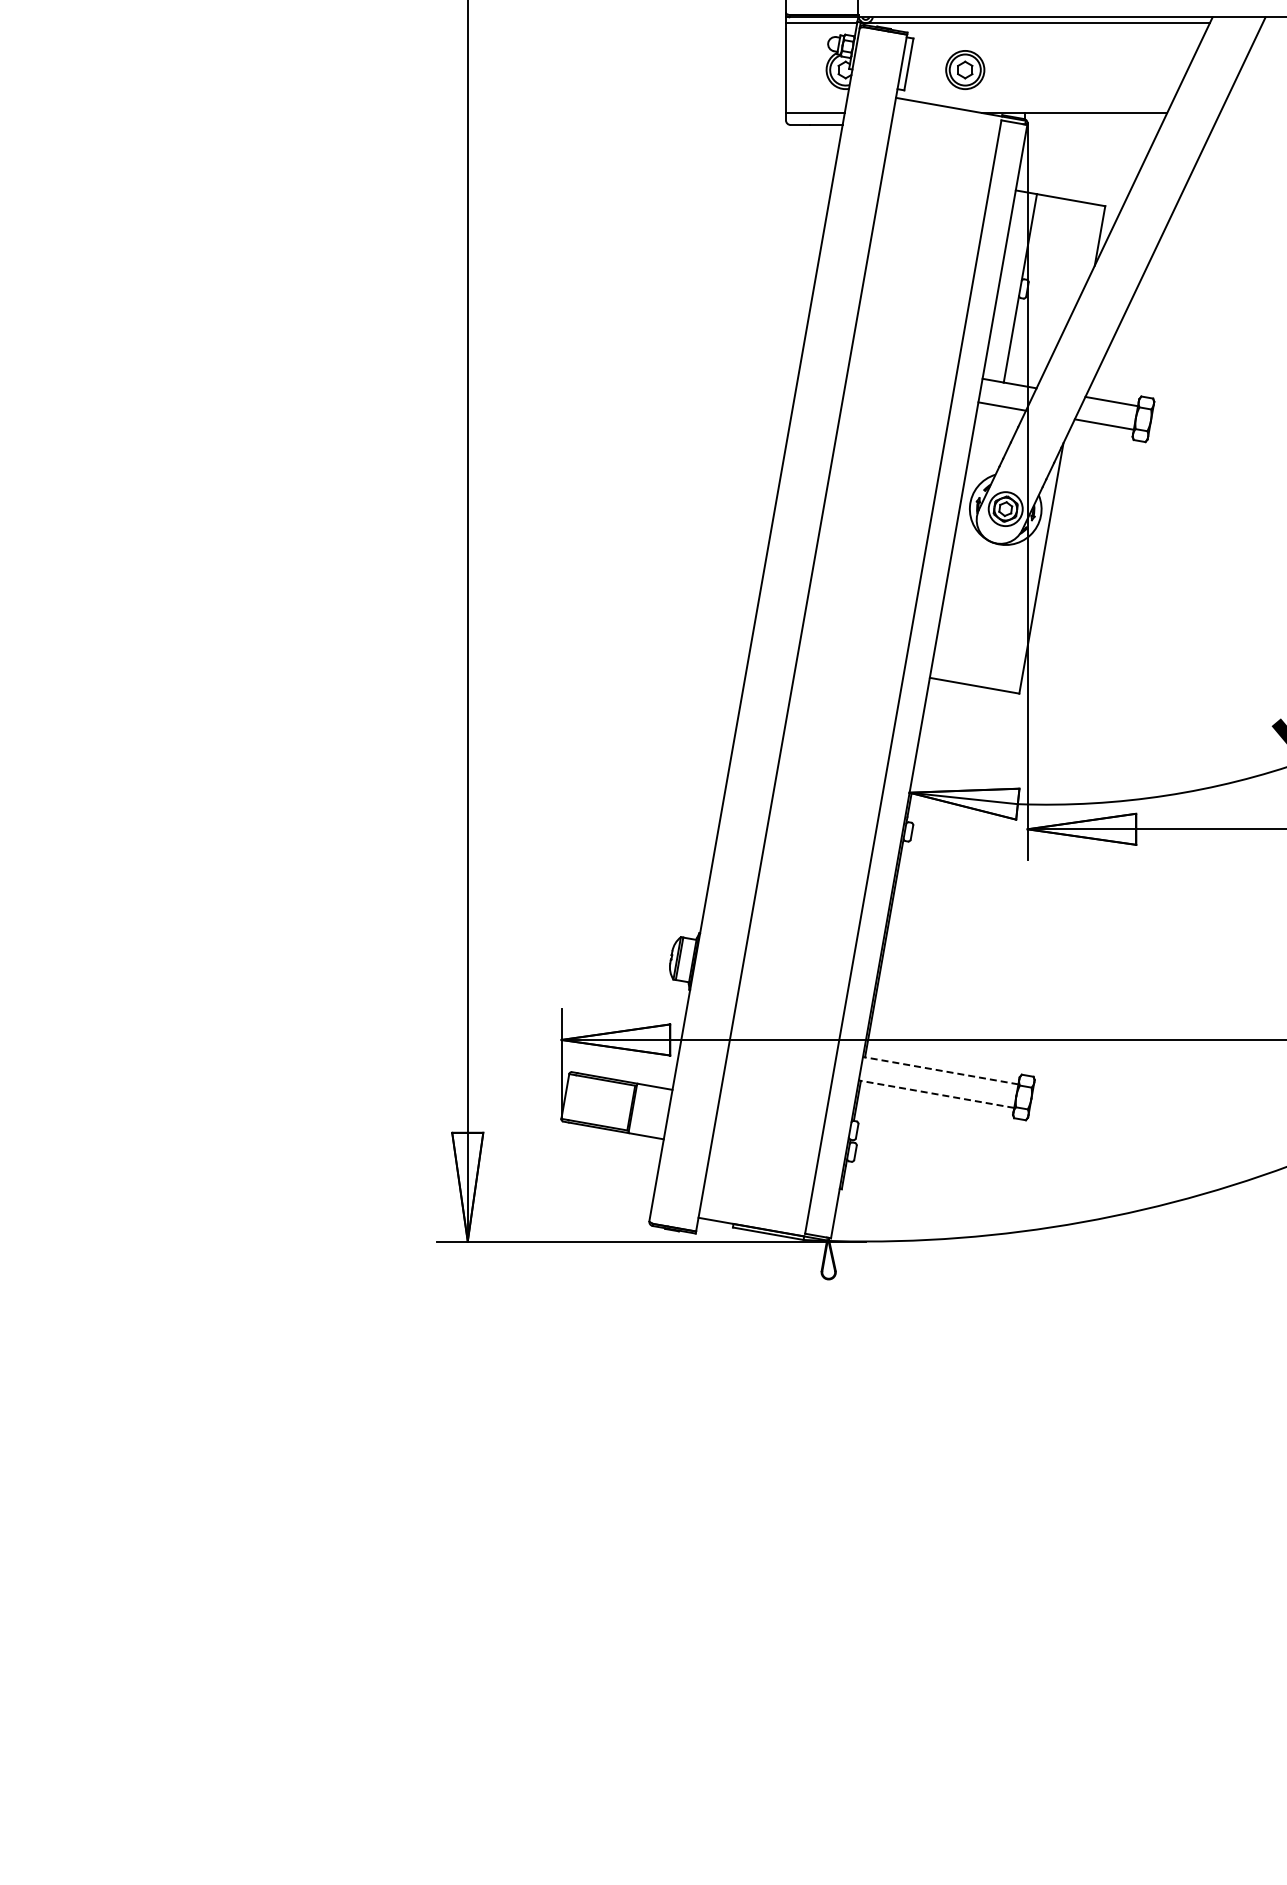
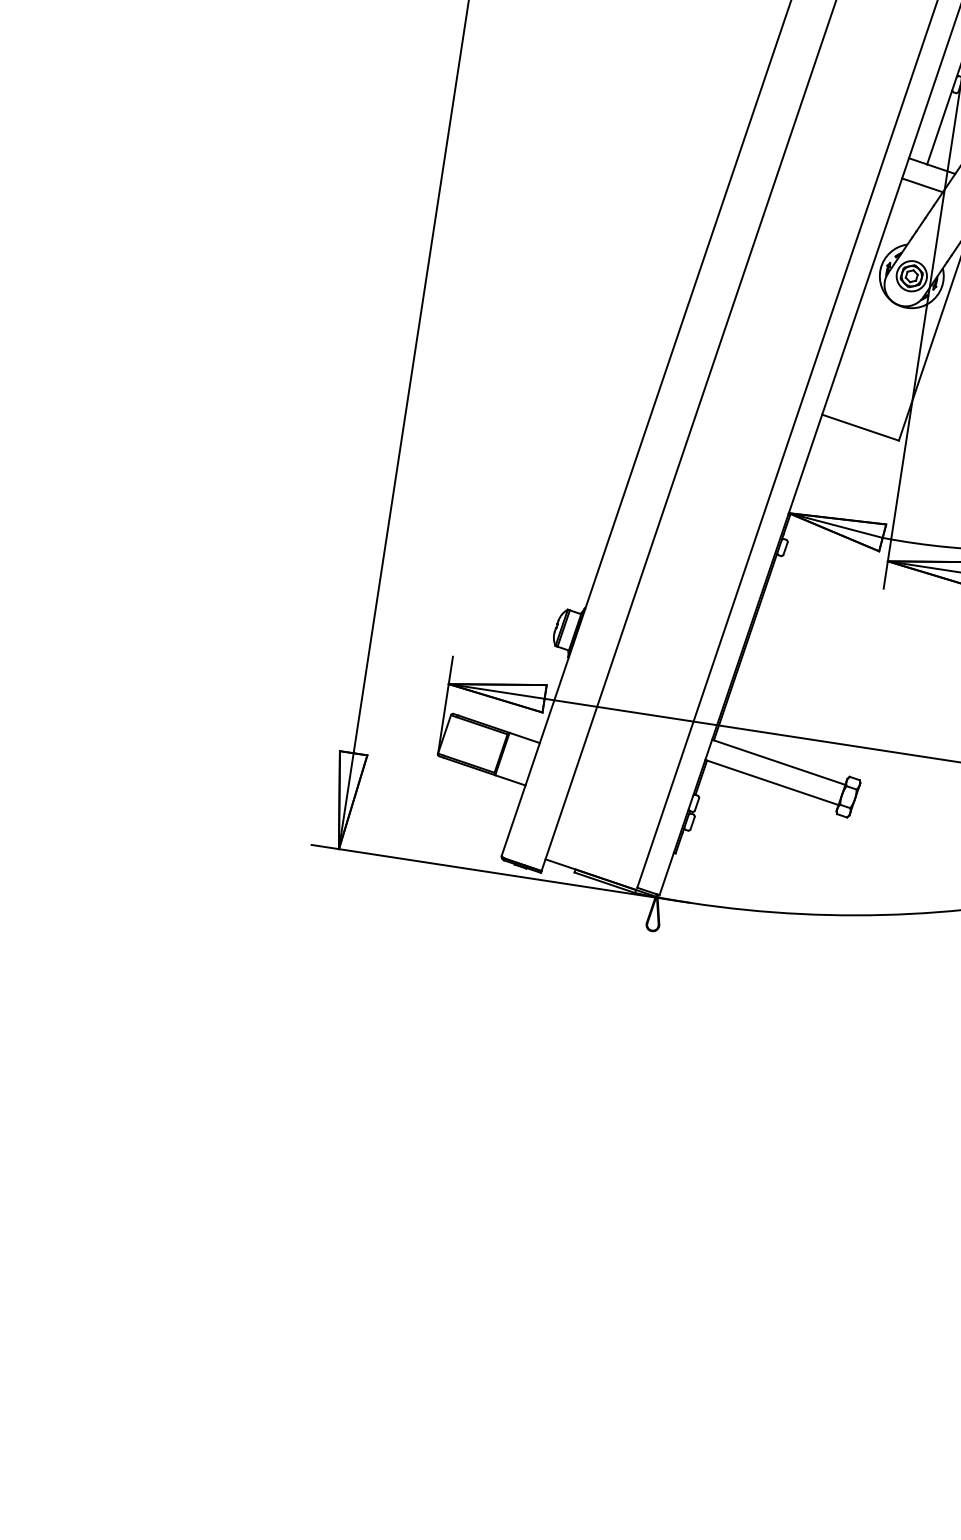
line: (940, 1070) -> (778, 762), dashed -> solid
line: (936, 1094) -> (771, 782), dashed -> solid

